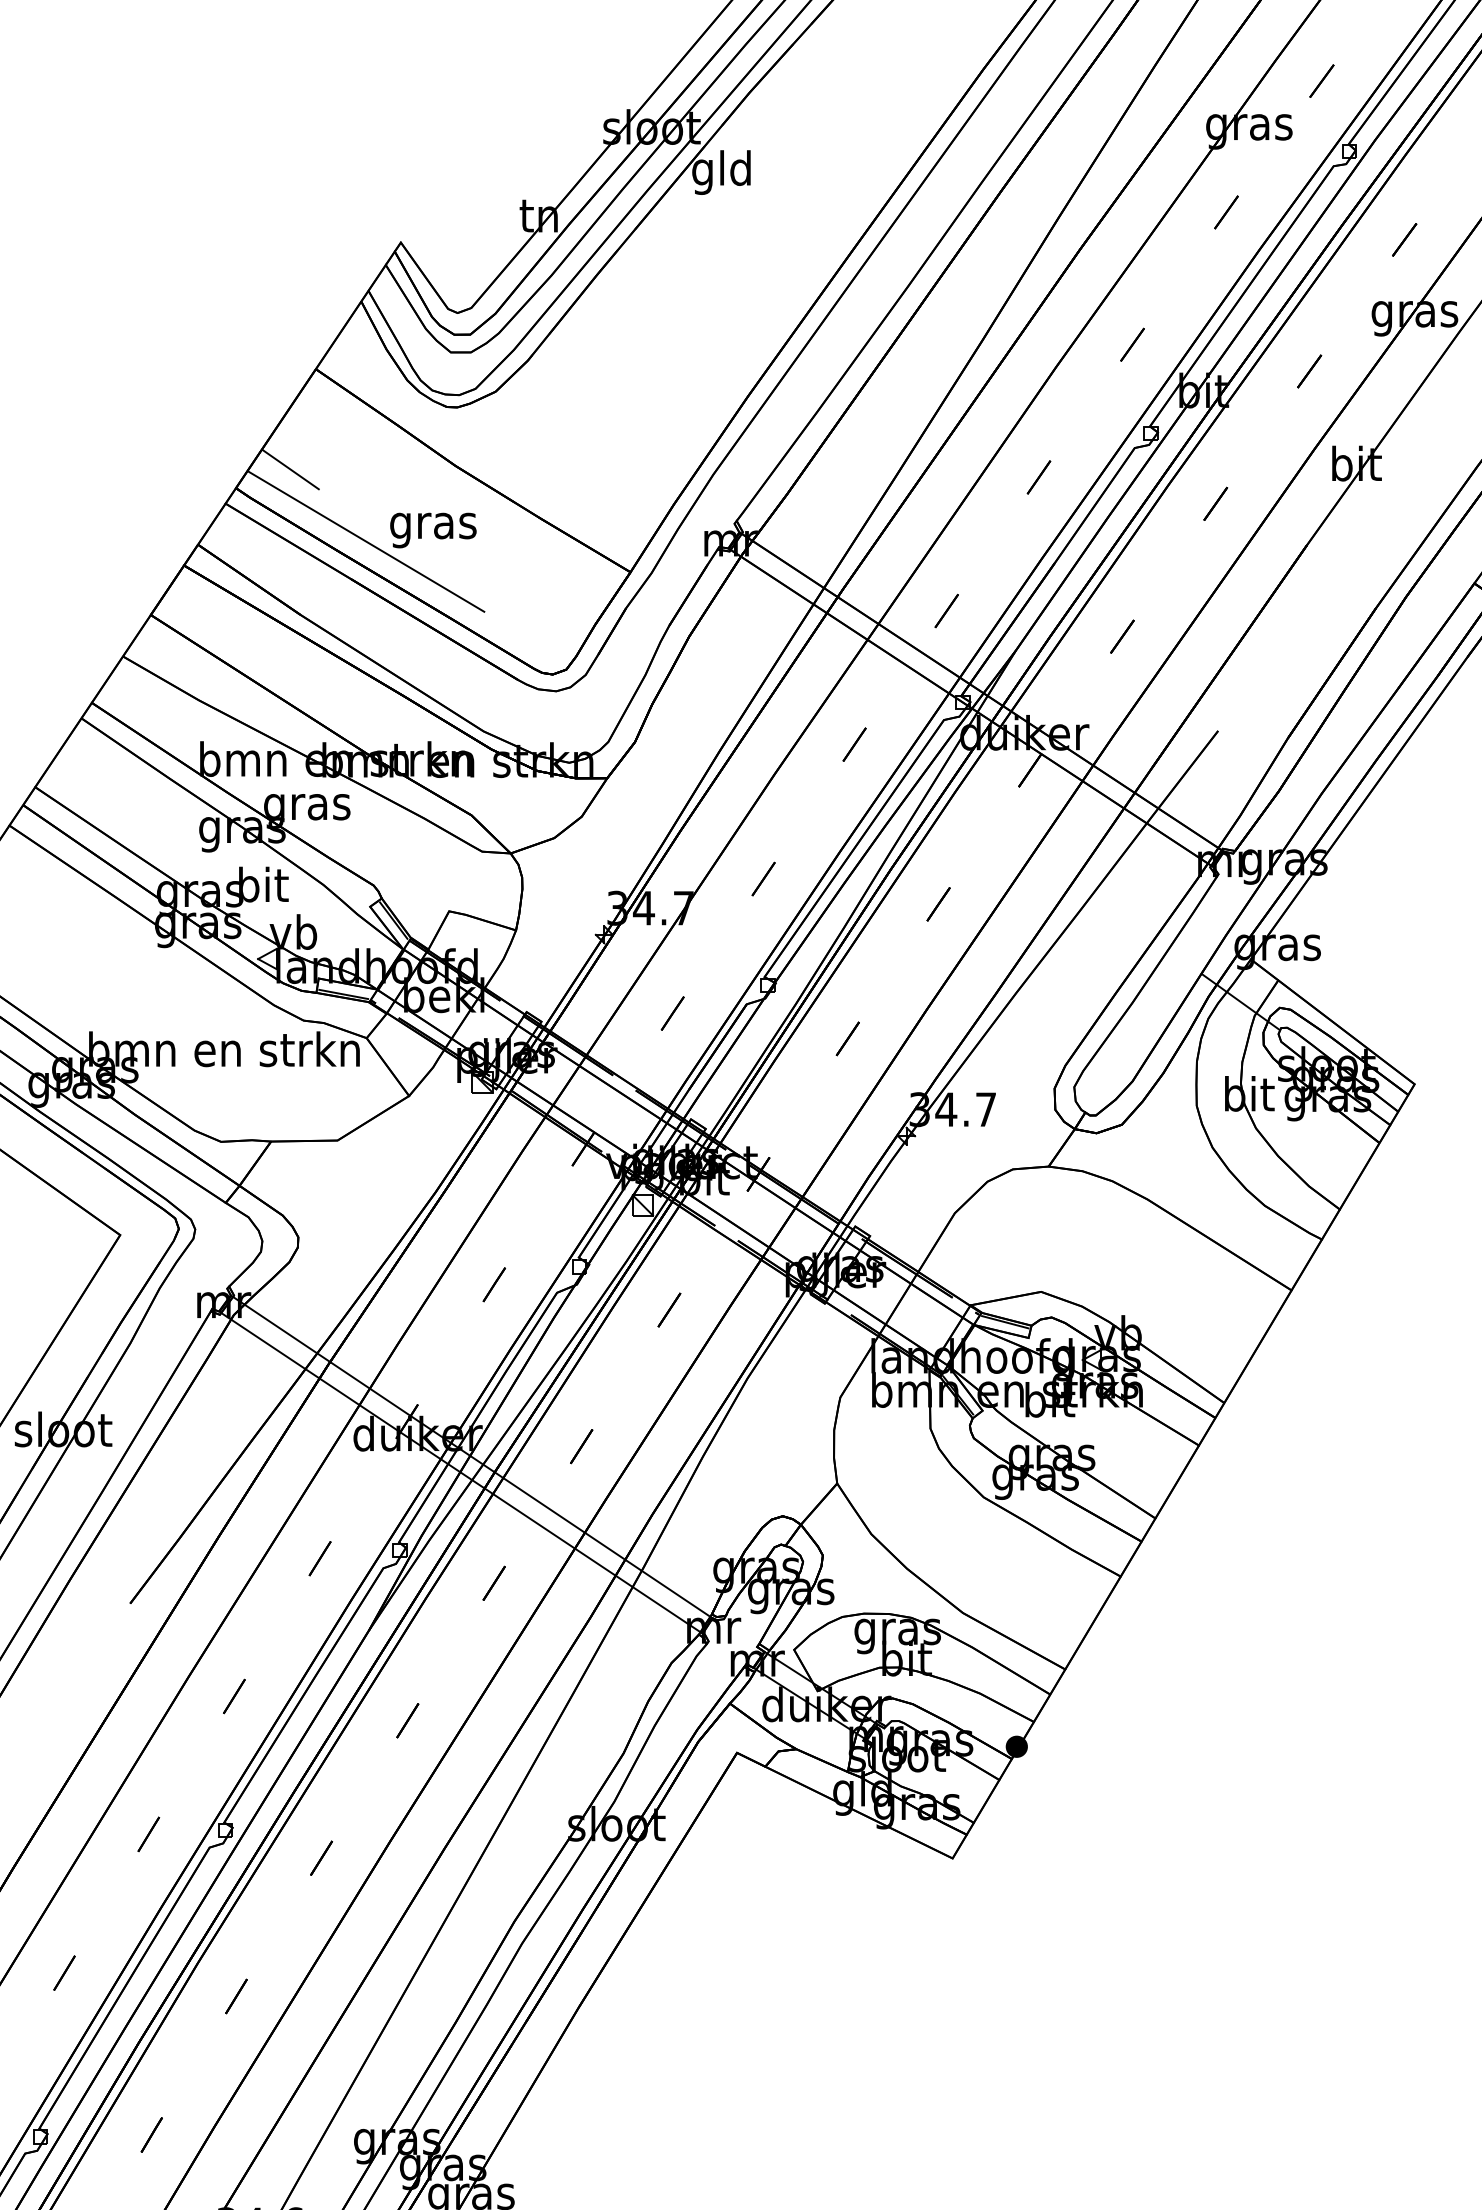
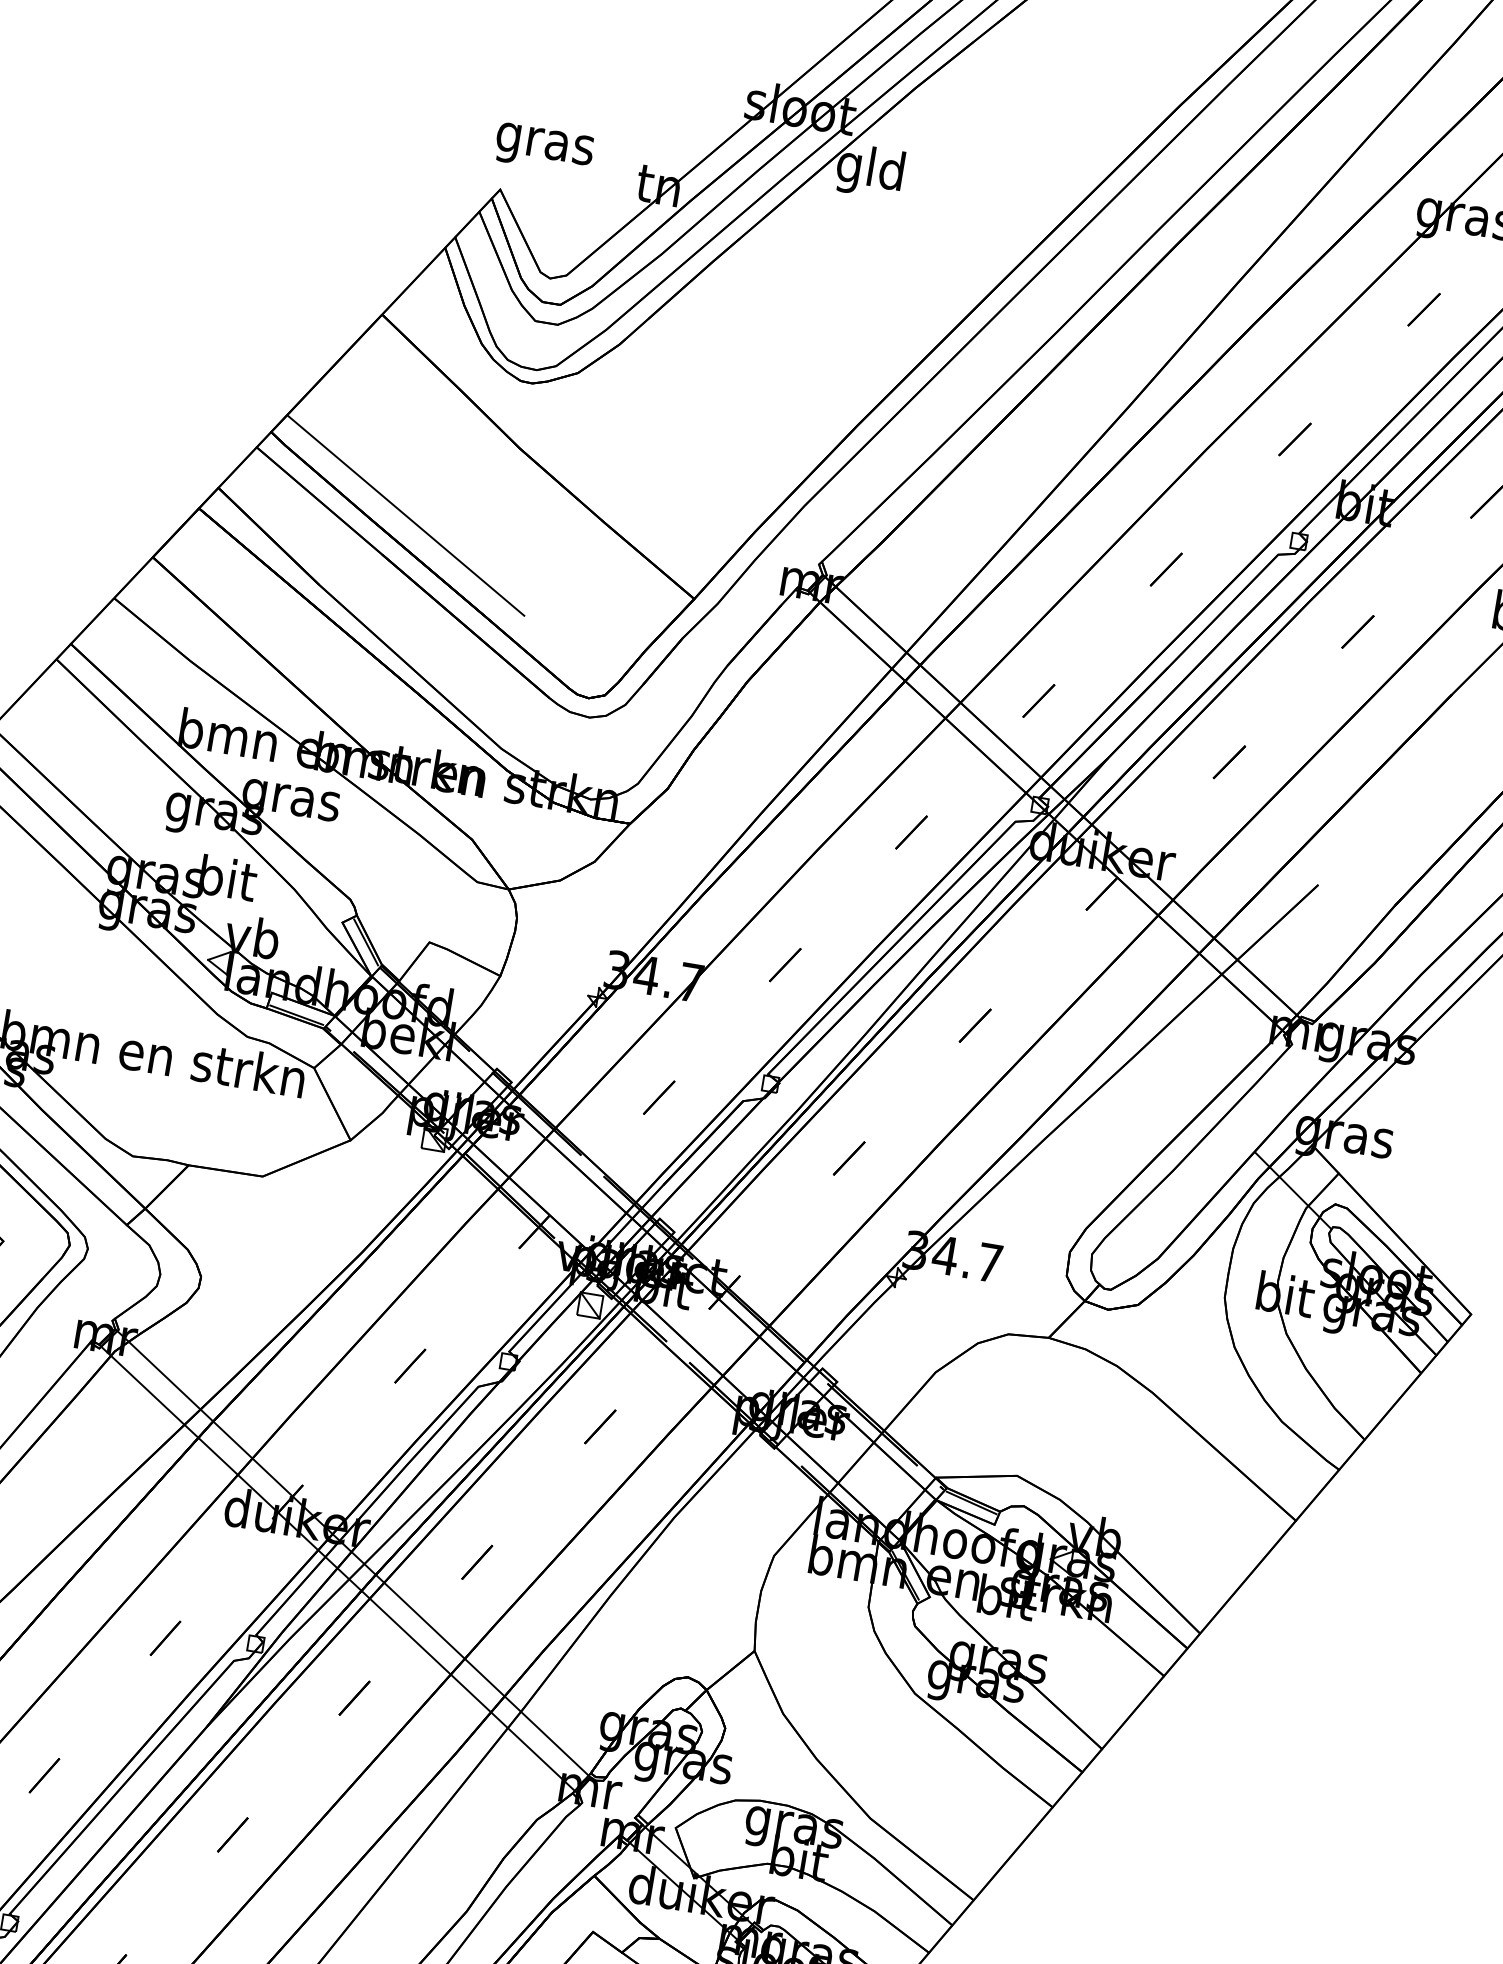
line: (290, 469) -> (335, 421), removed
text: (433, 530) -> (544, 148), moved

